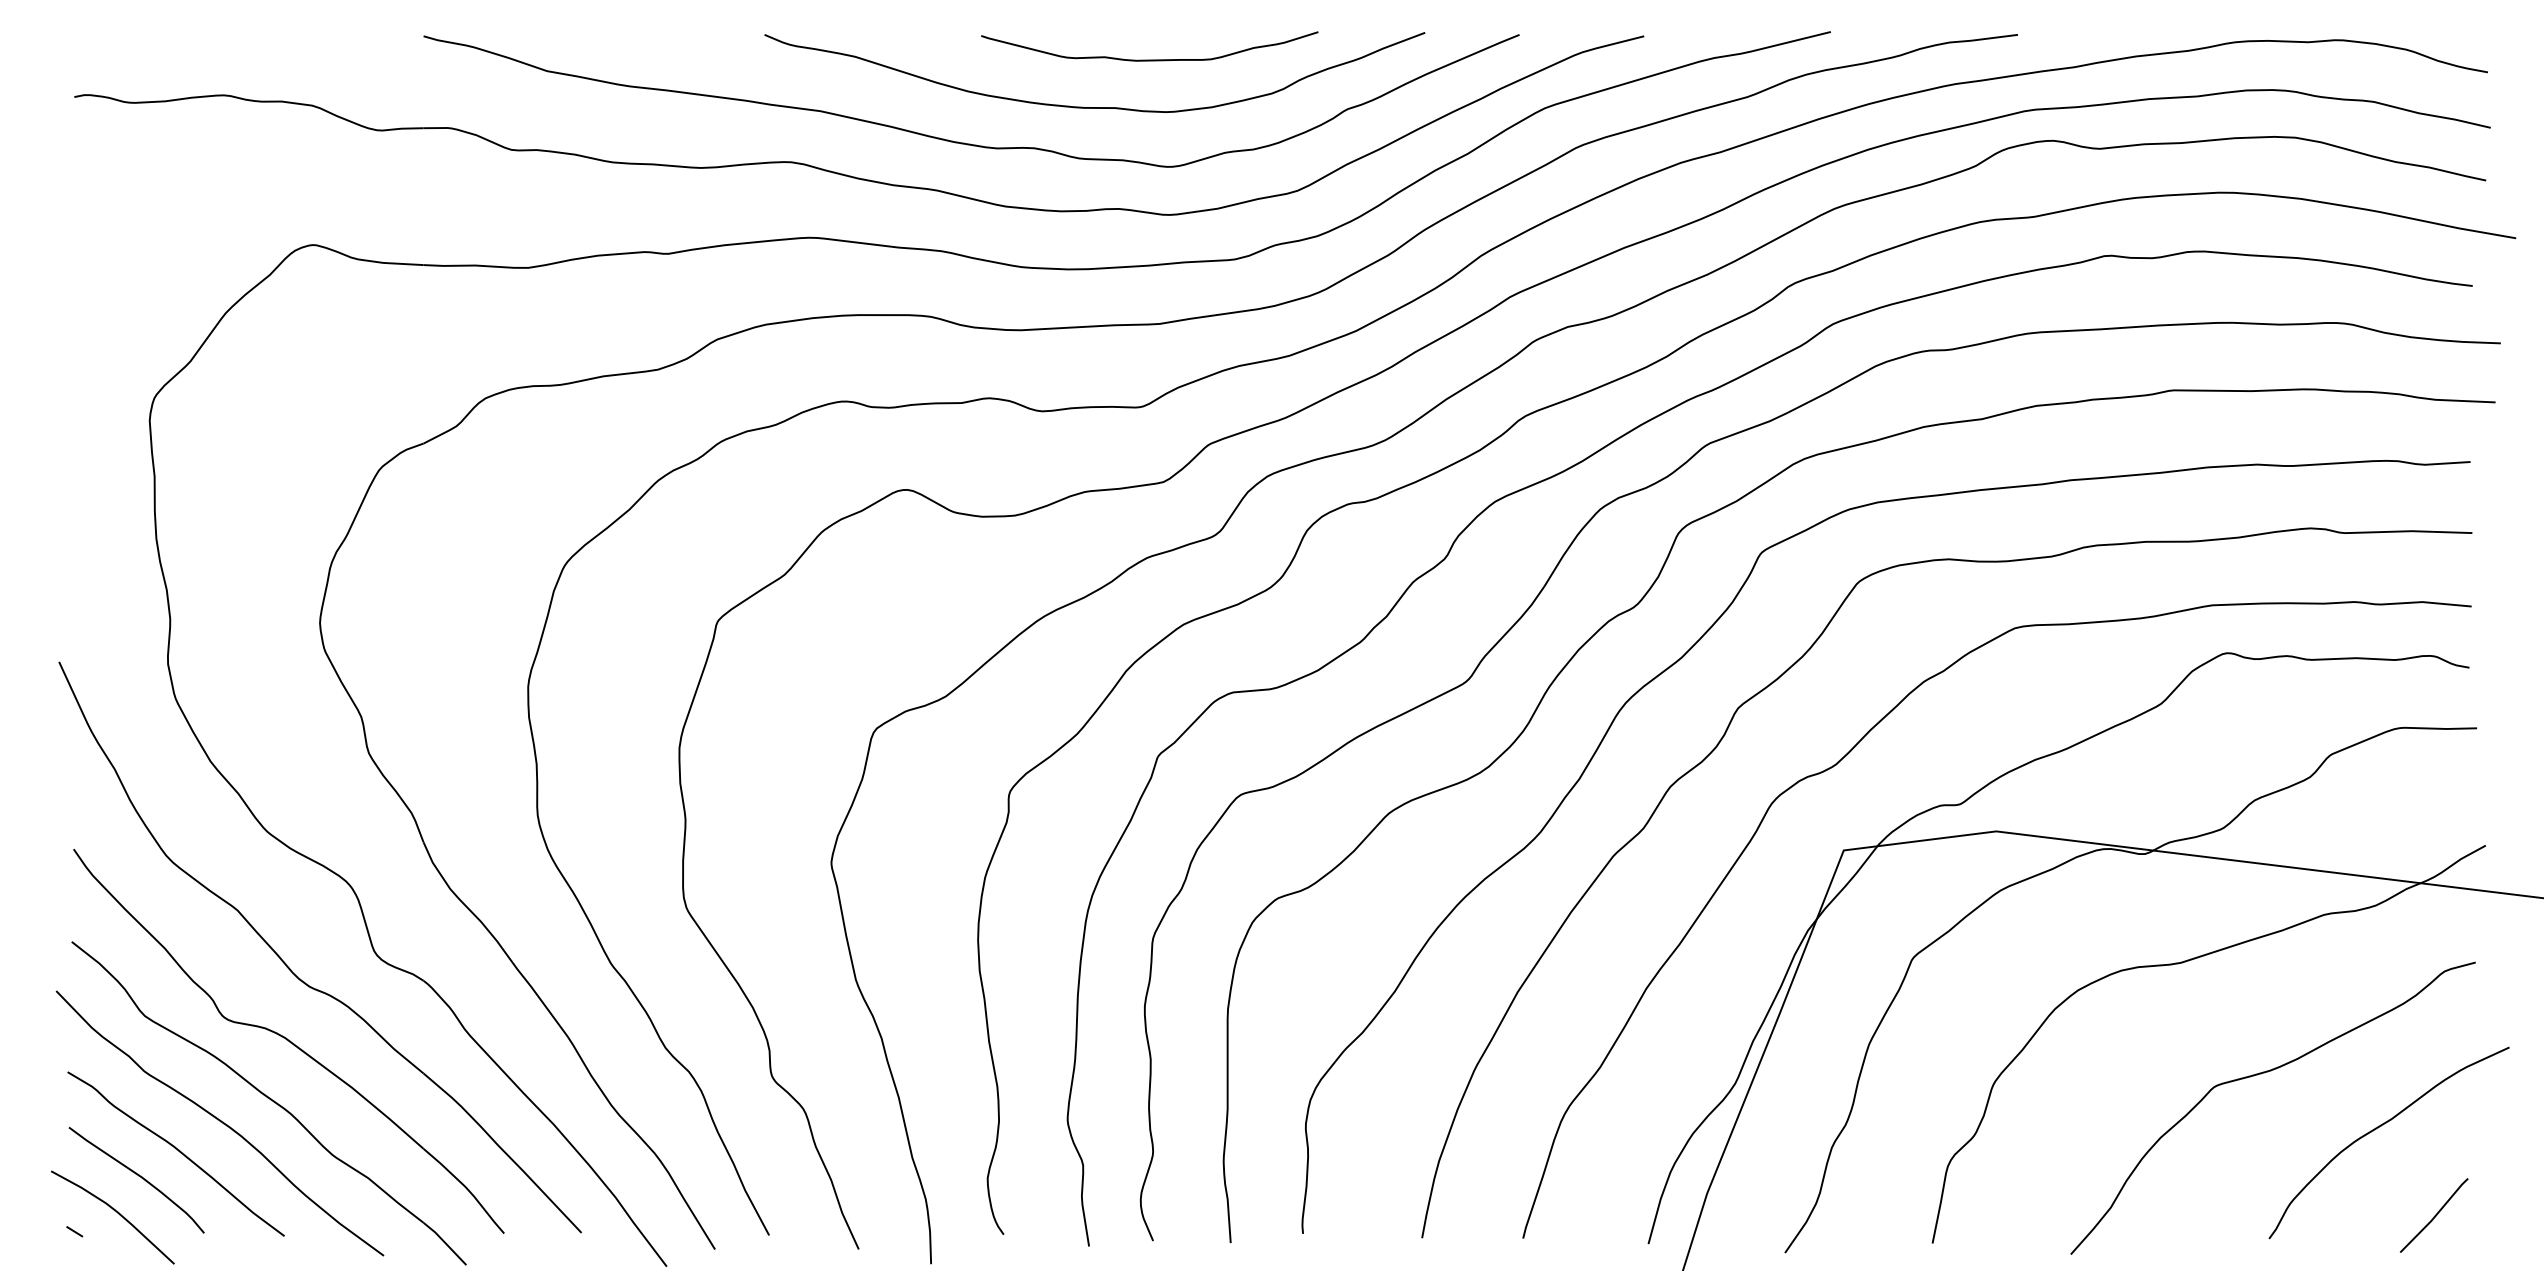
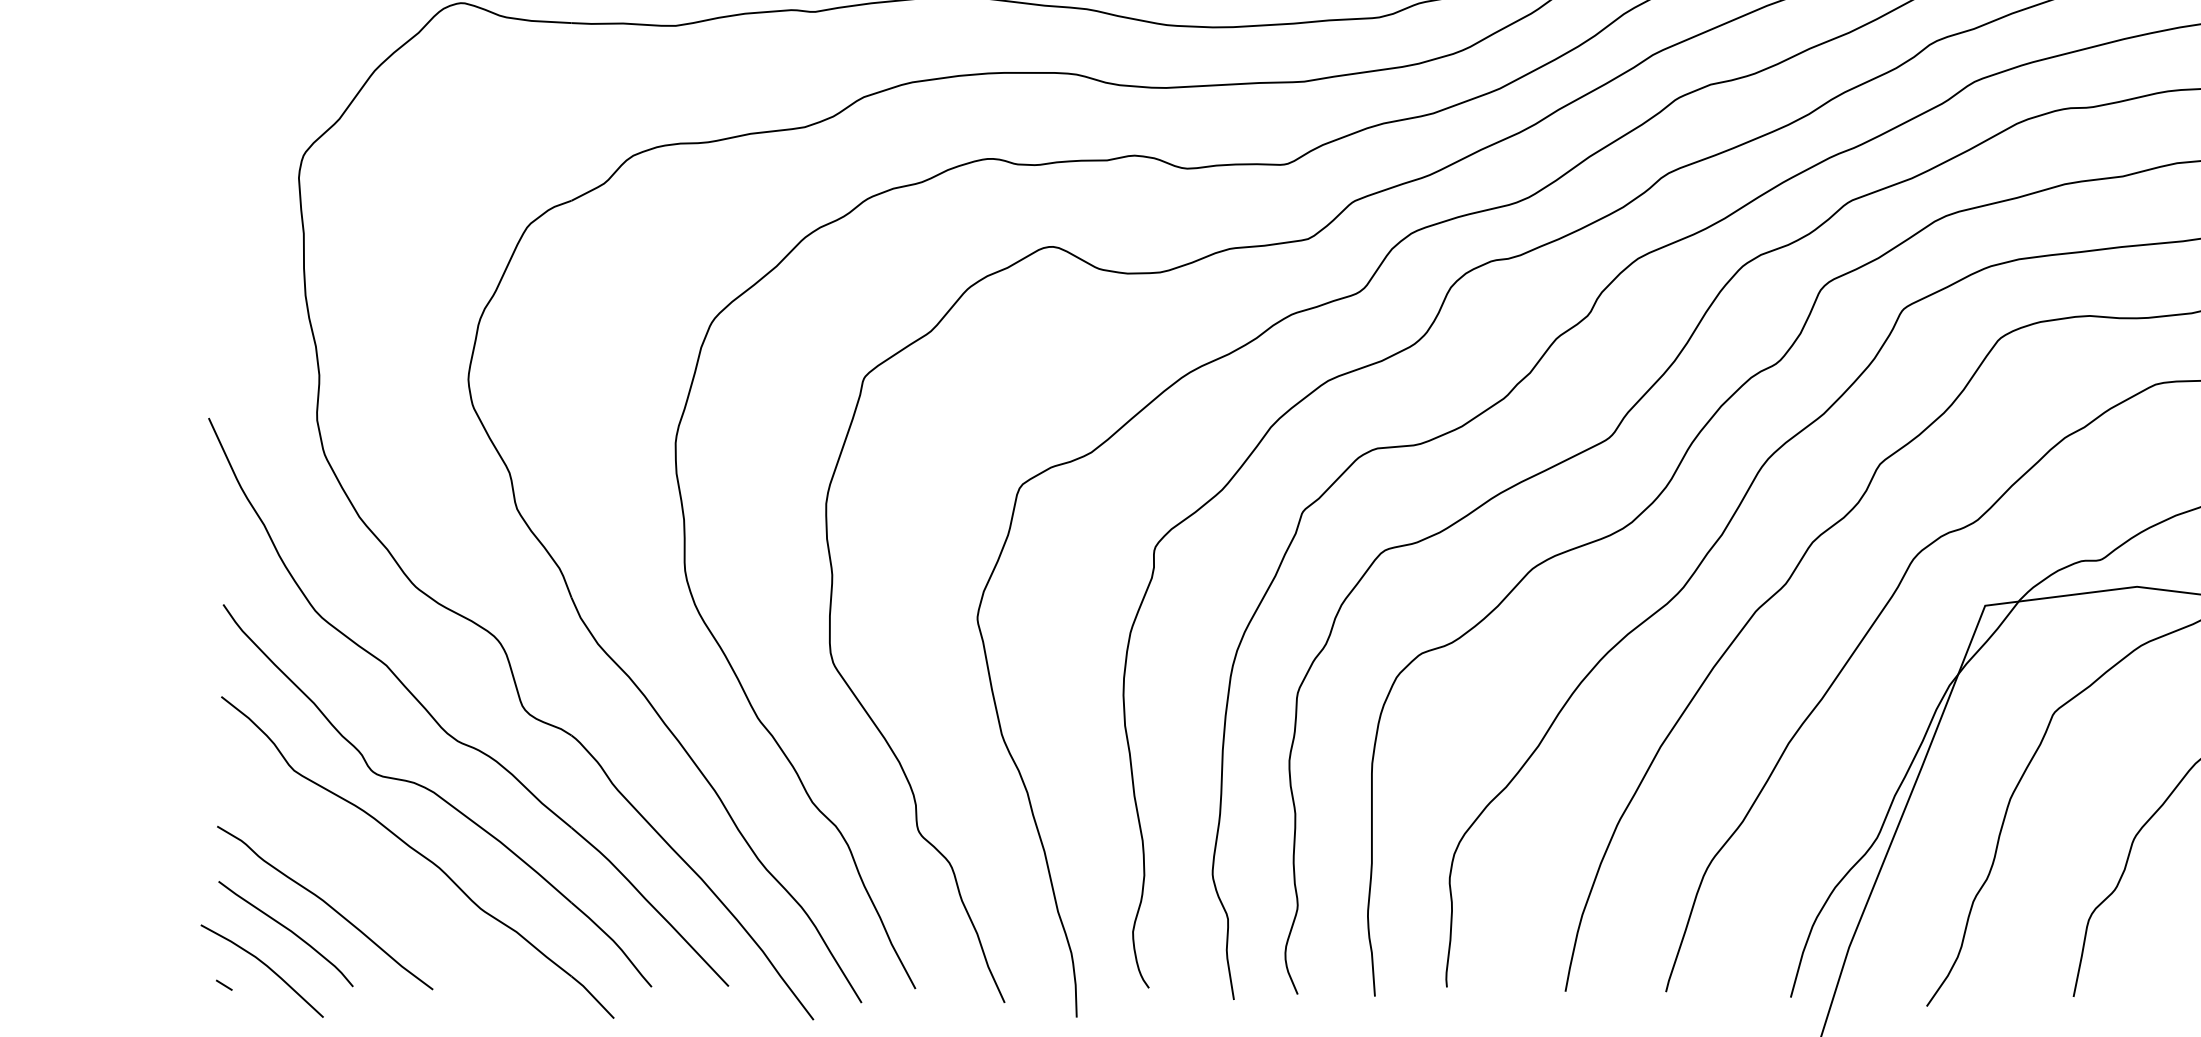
curve: (220, 1122) -> (369, 876), removed

